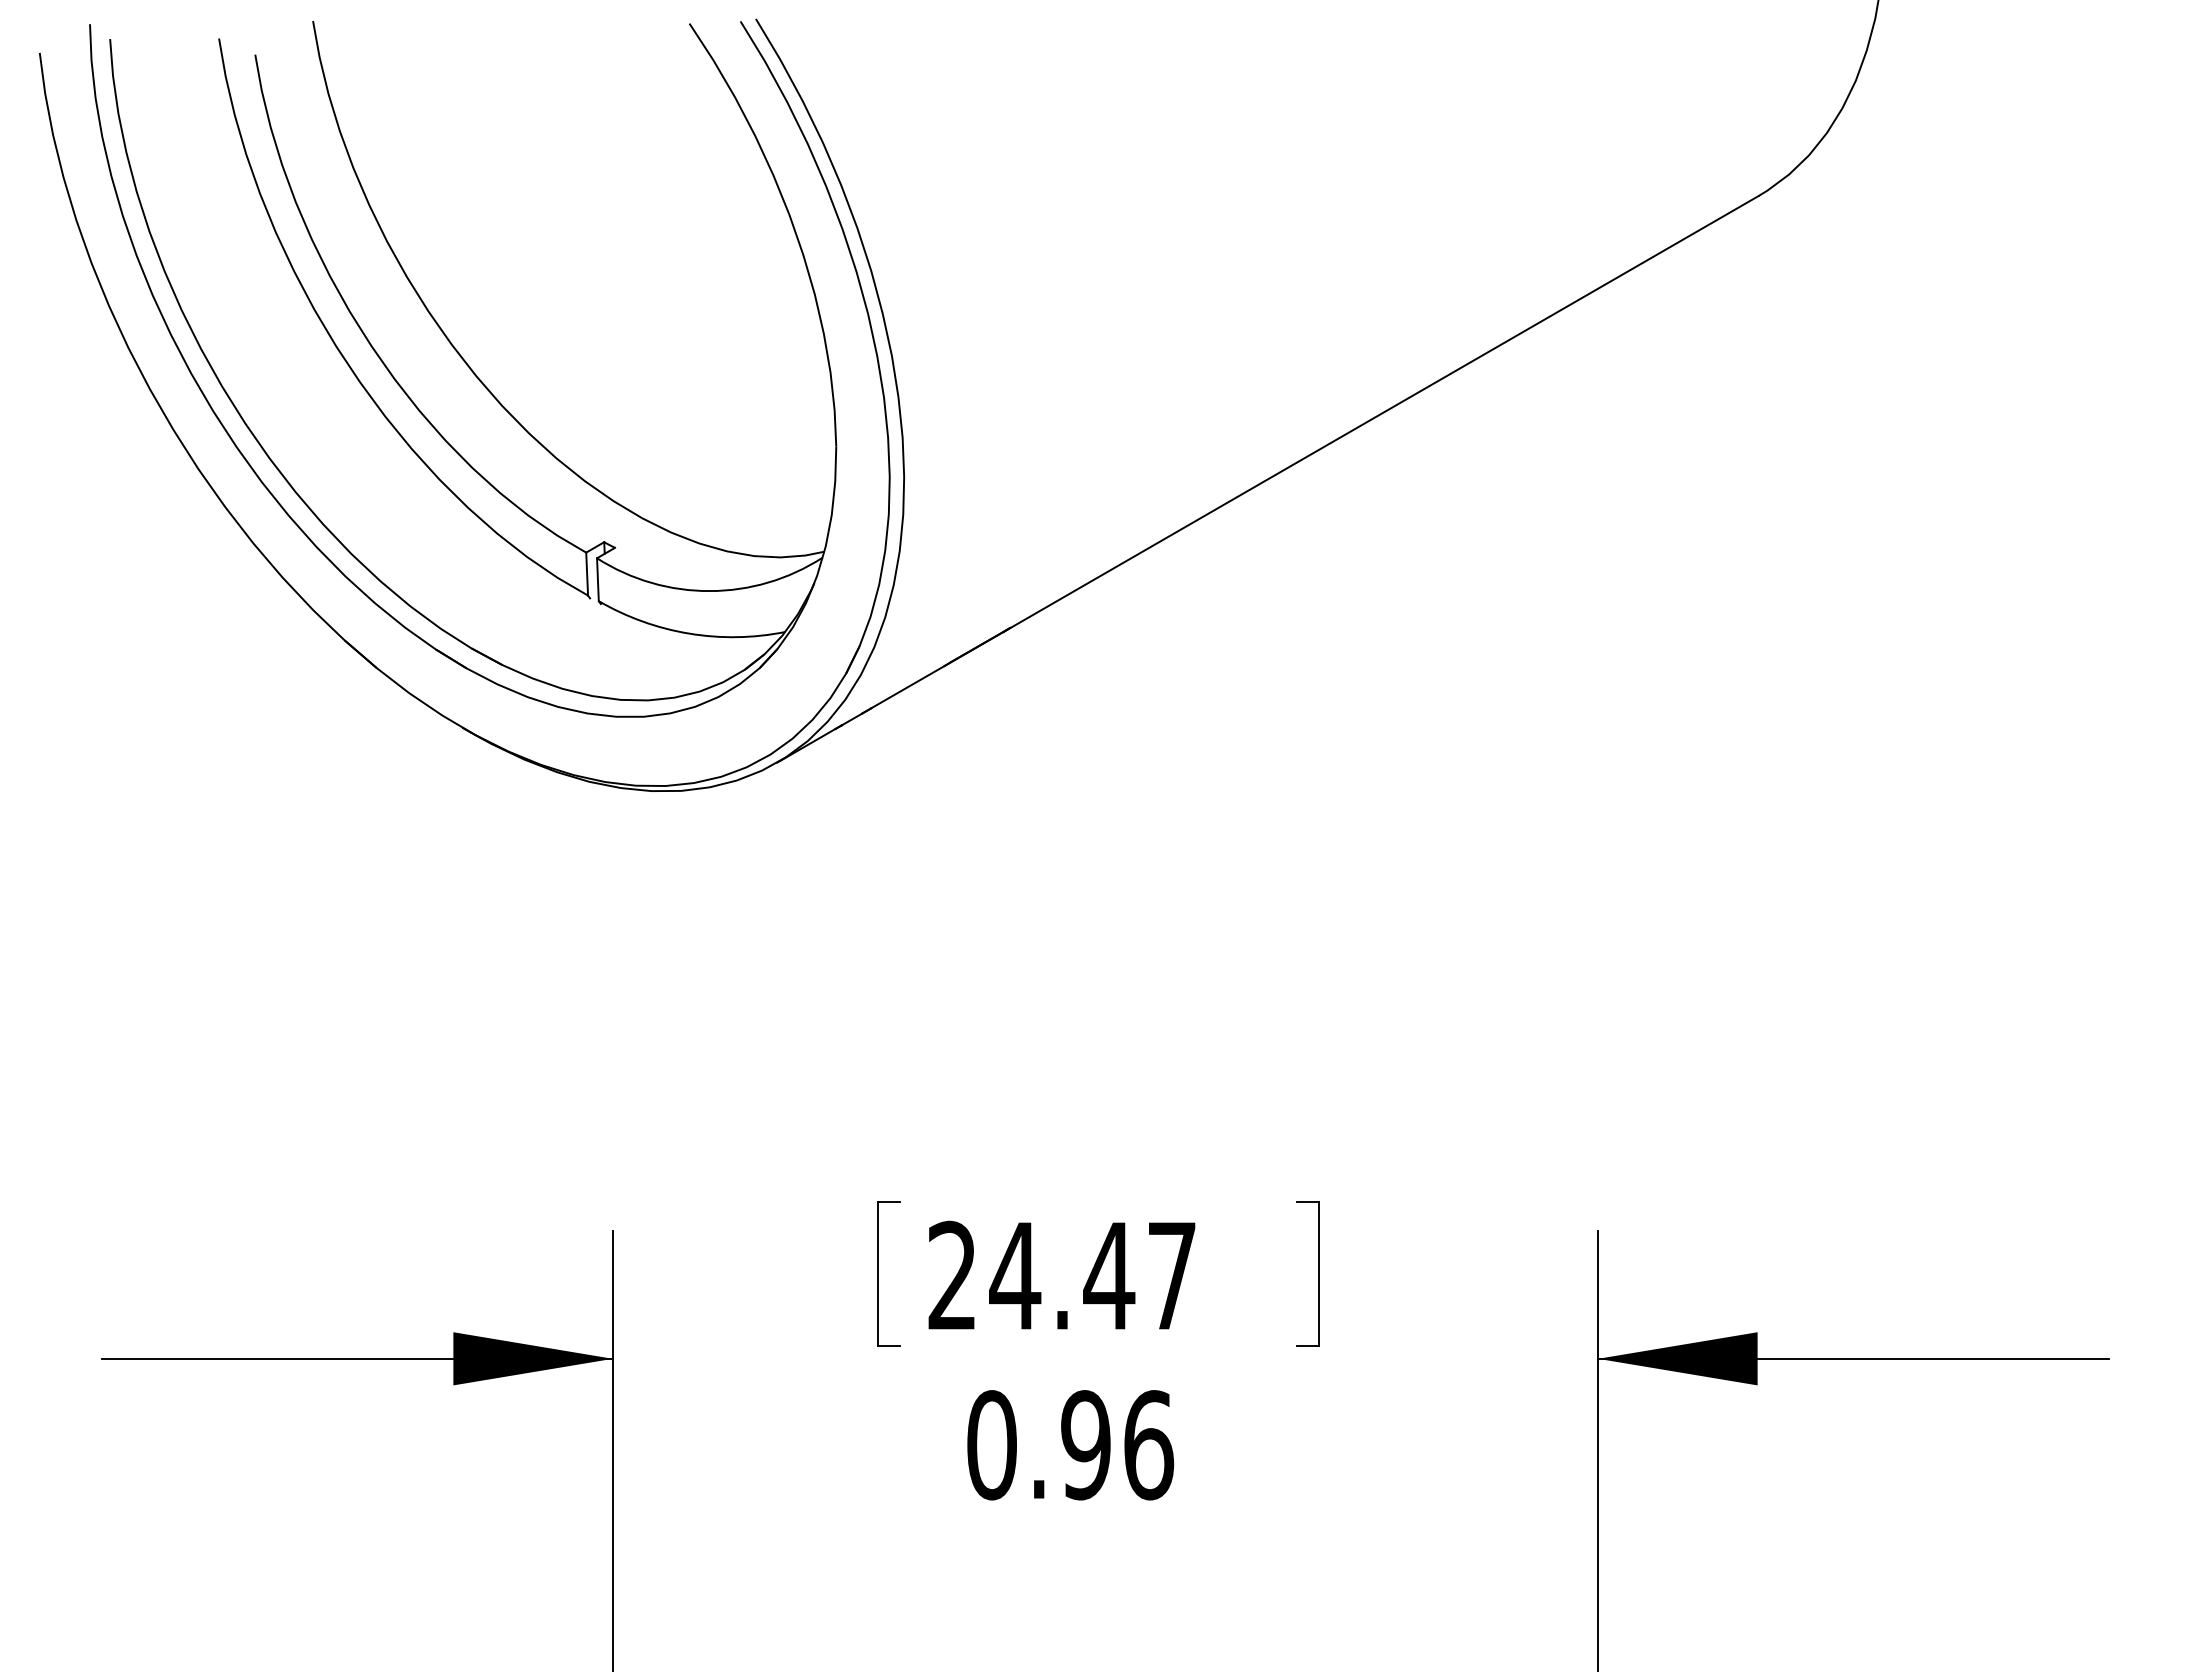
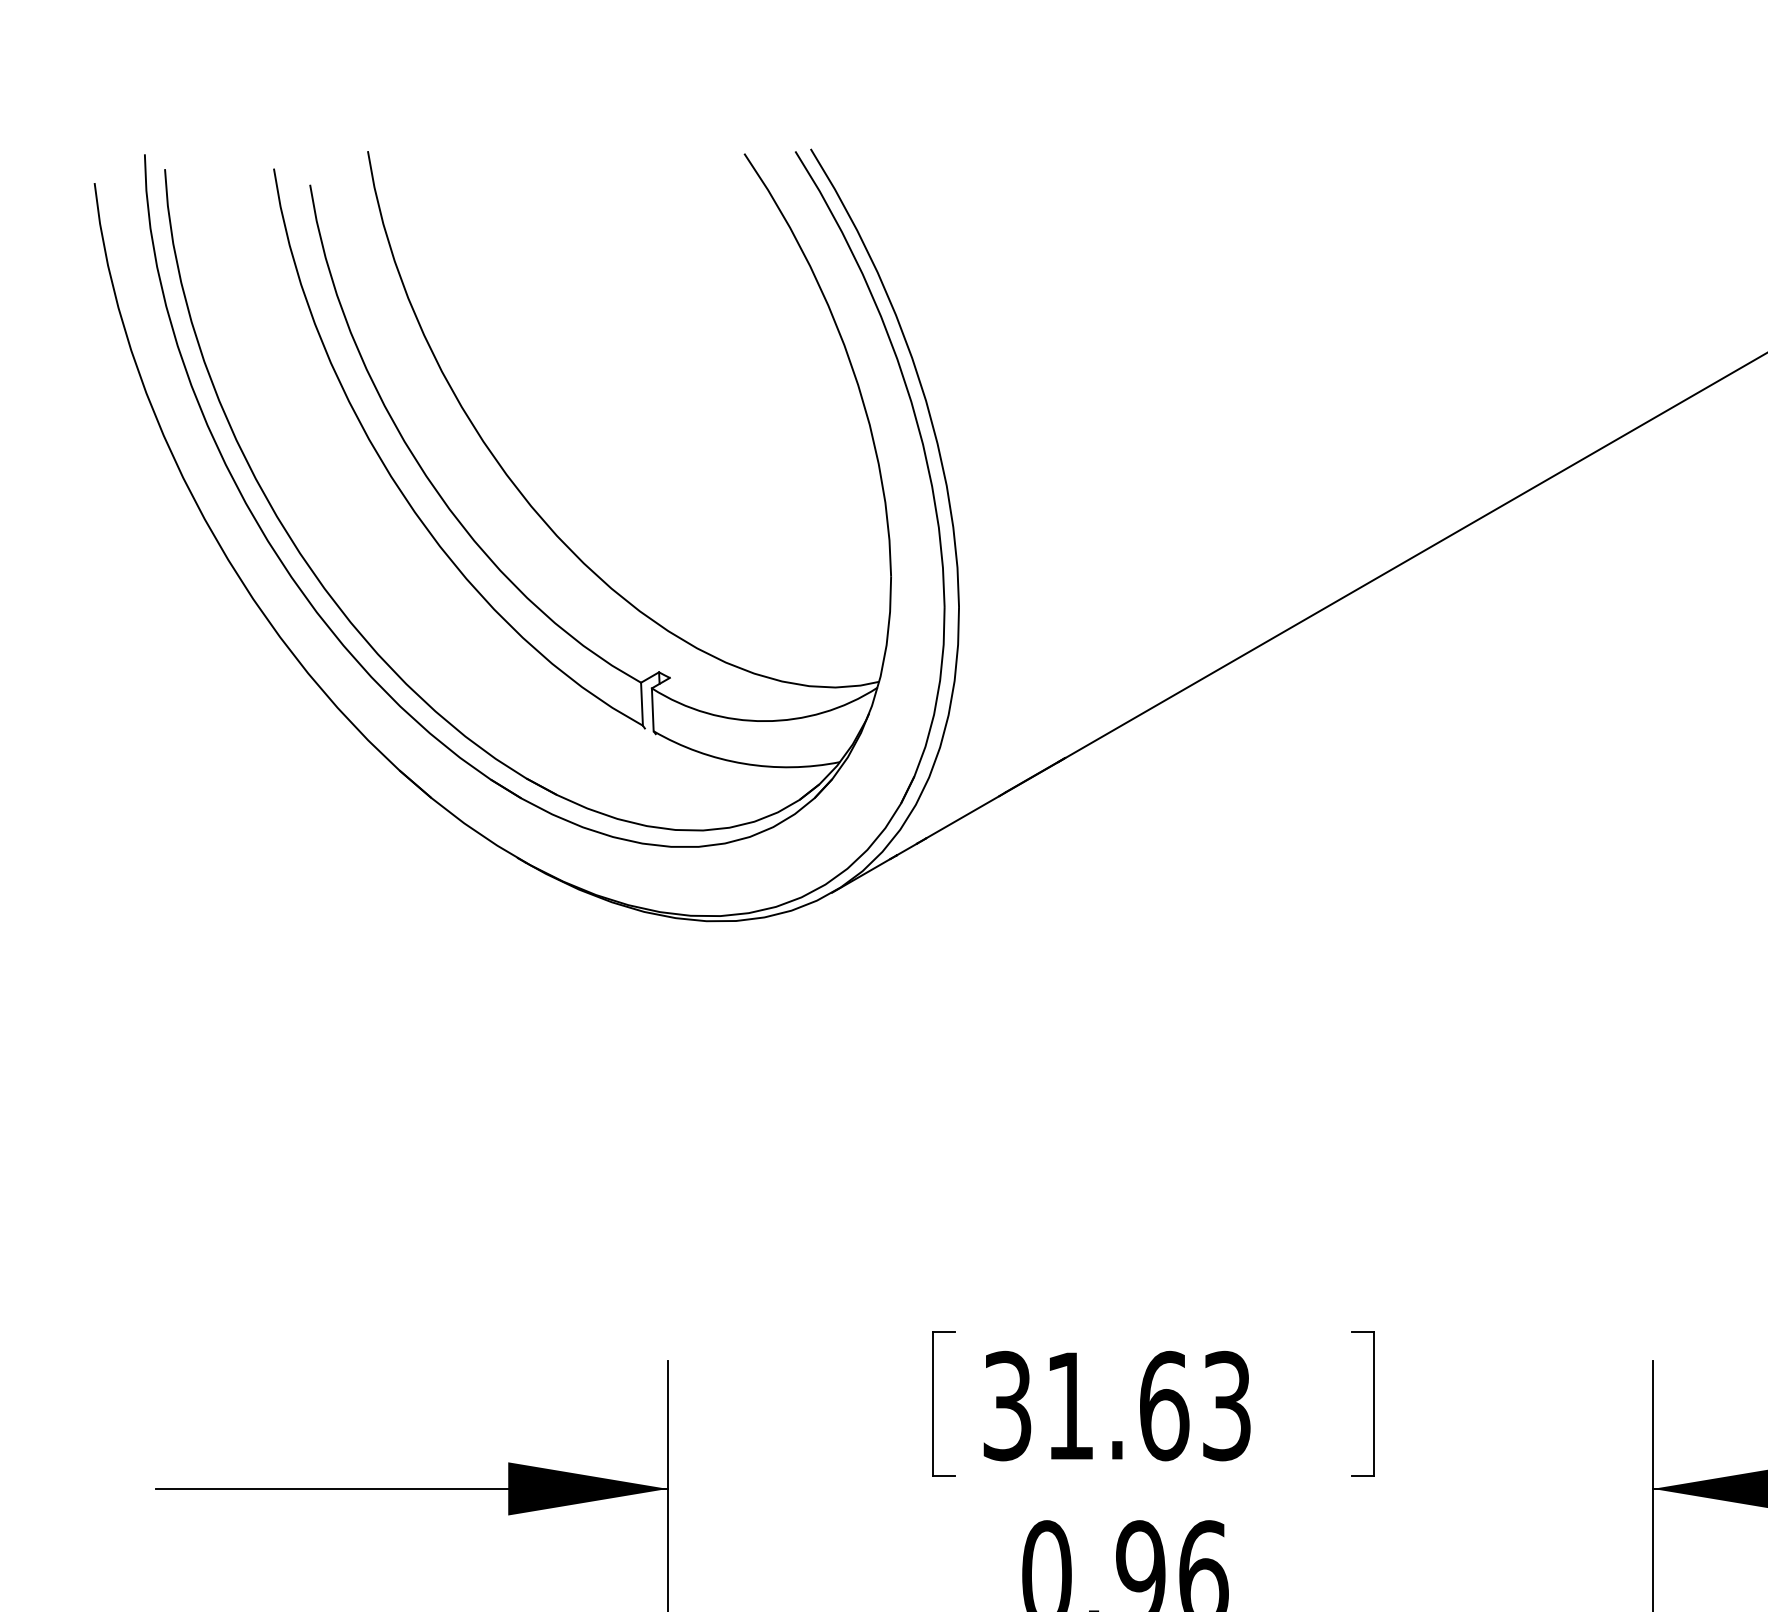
text: (1061, 1275) -> (1116, 1405), 24.47 -> 31.63

